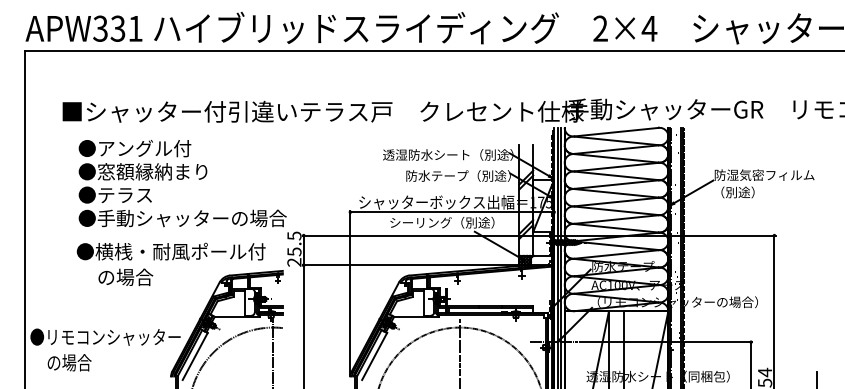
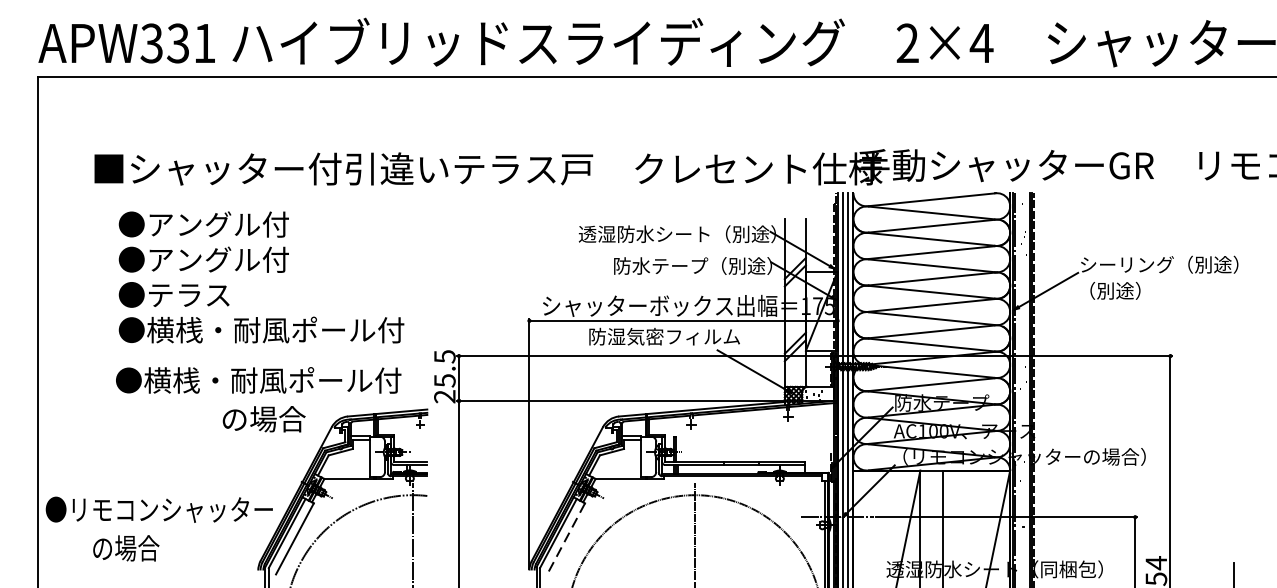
text: (152, 171) -> (230, 259), ●窓額縁納まり -> ●アングル付
text: (766, 174) -> (1158, 263), 防湿気密フィルム -> シーリング（別途）
text: (191, 218) -> (289, 330), ●手動シャッターの場合 -> ●横桟・耐風ポール付
text: (442, 222) -> (668, 336), シーリング（別途） -> 防湿気密フィルム
text: (125, 276) -> (263, 417), moved
line: (374, 356) -> (565, 538), solid -> dashed
text: (69, 362) -> (126, 547), moved

